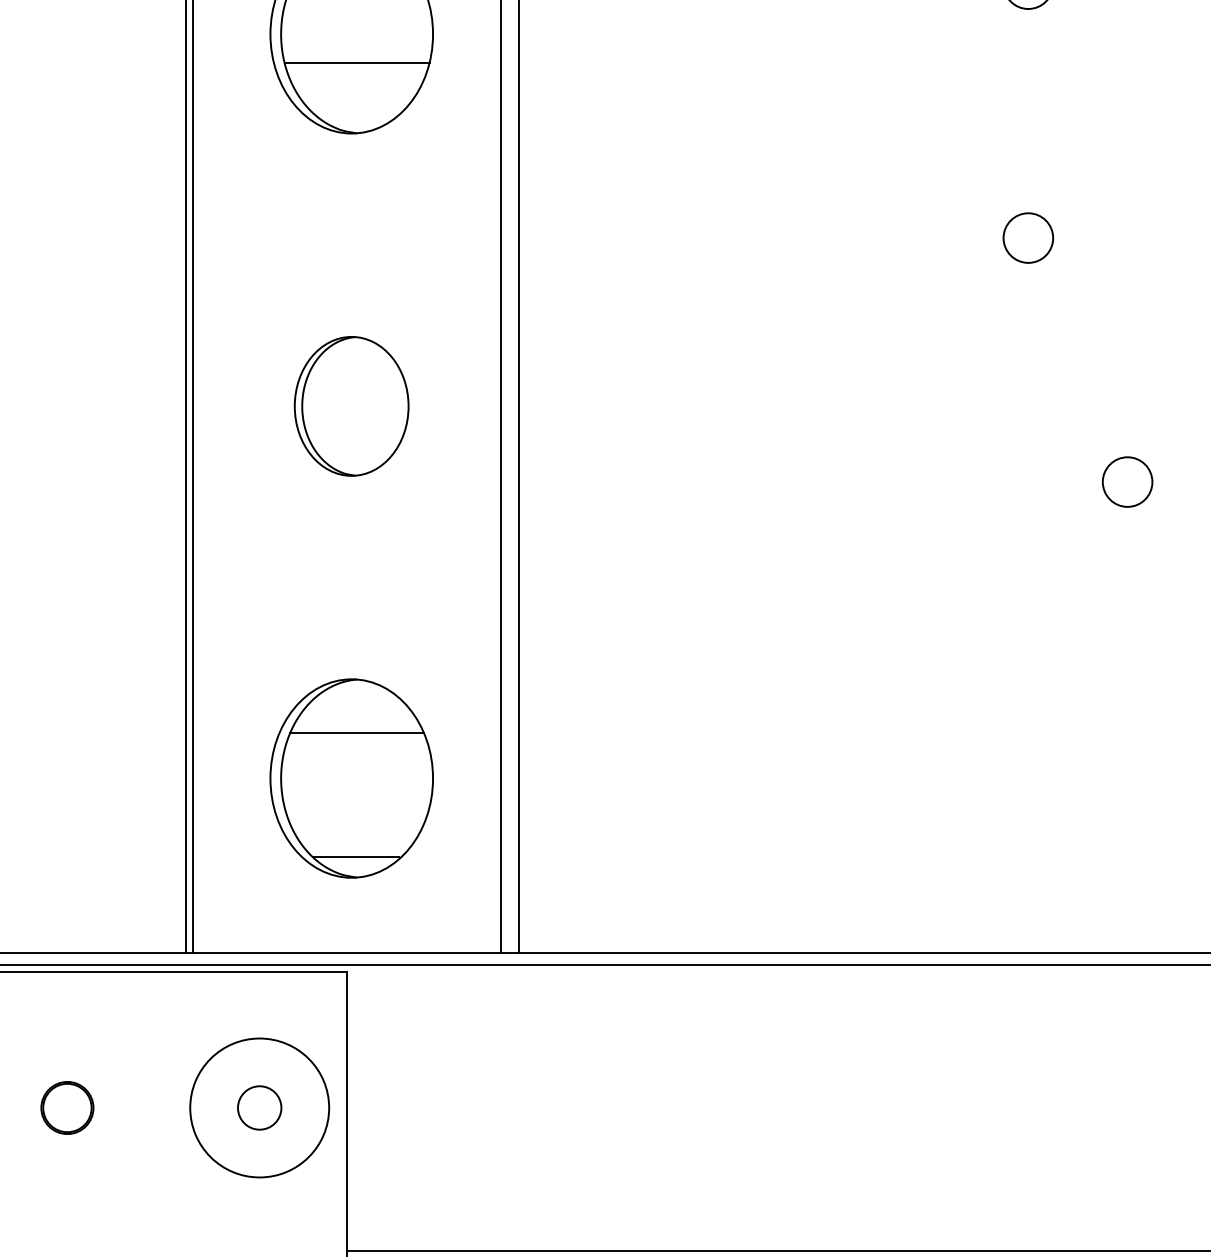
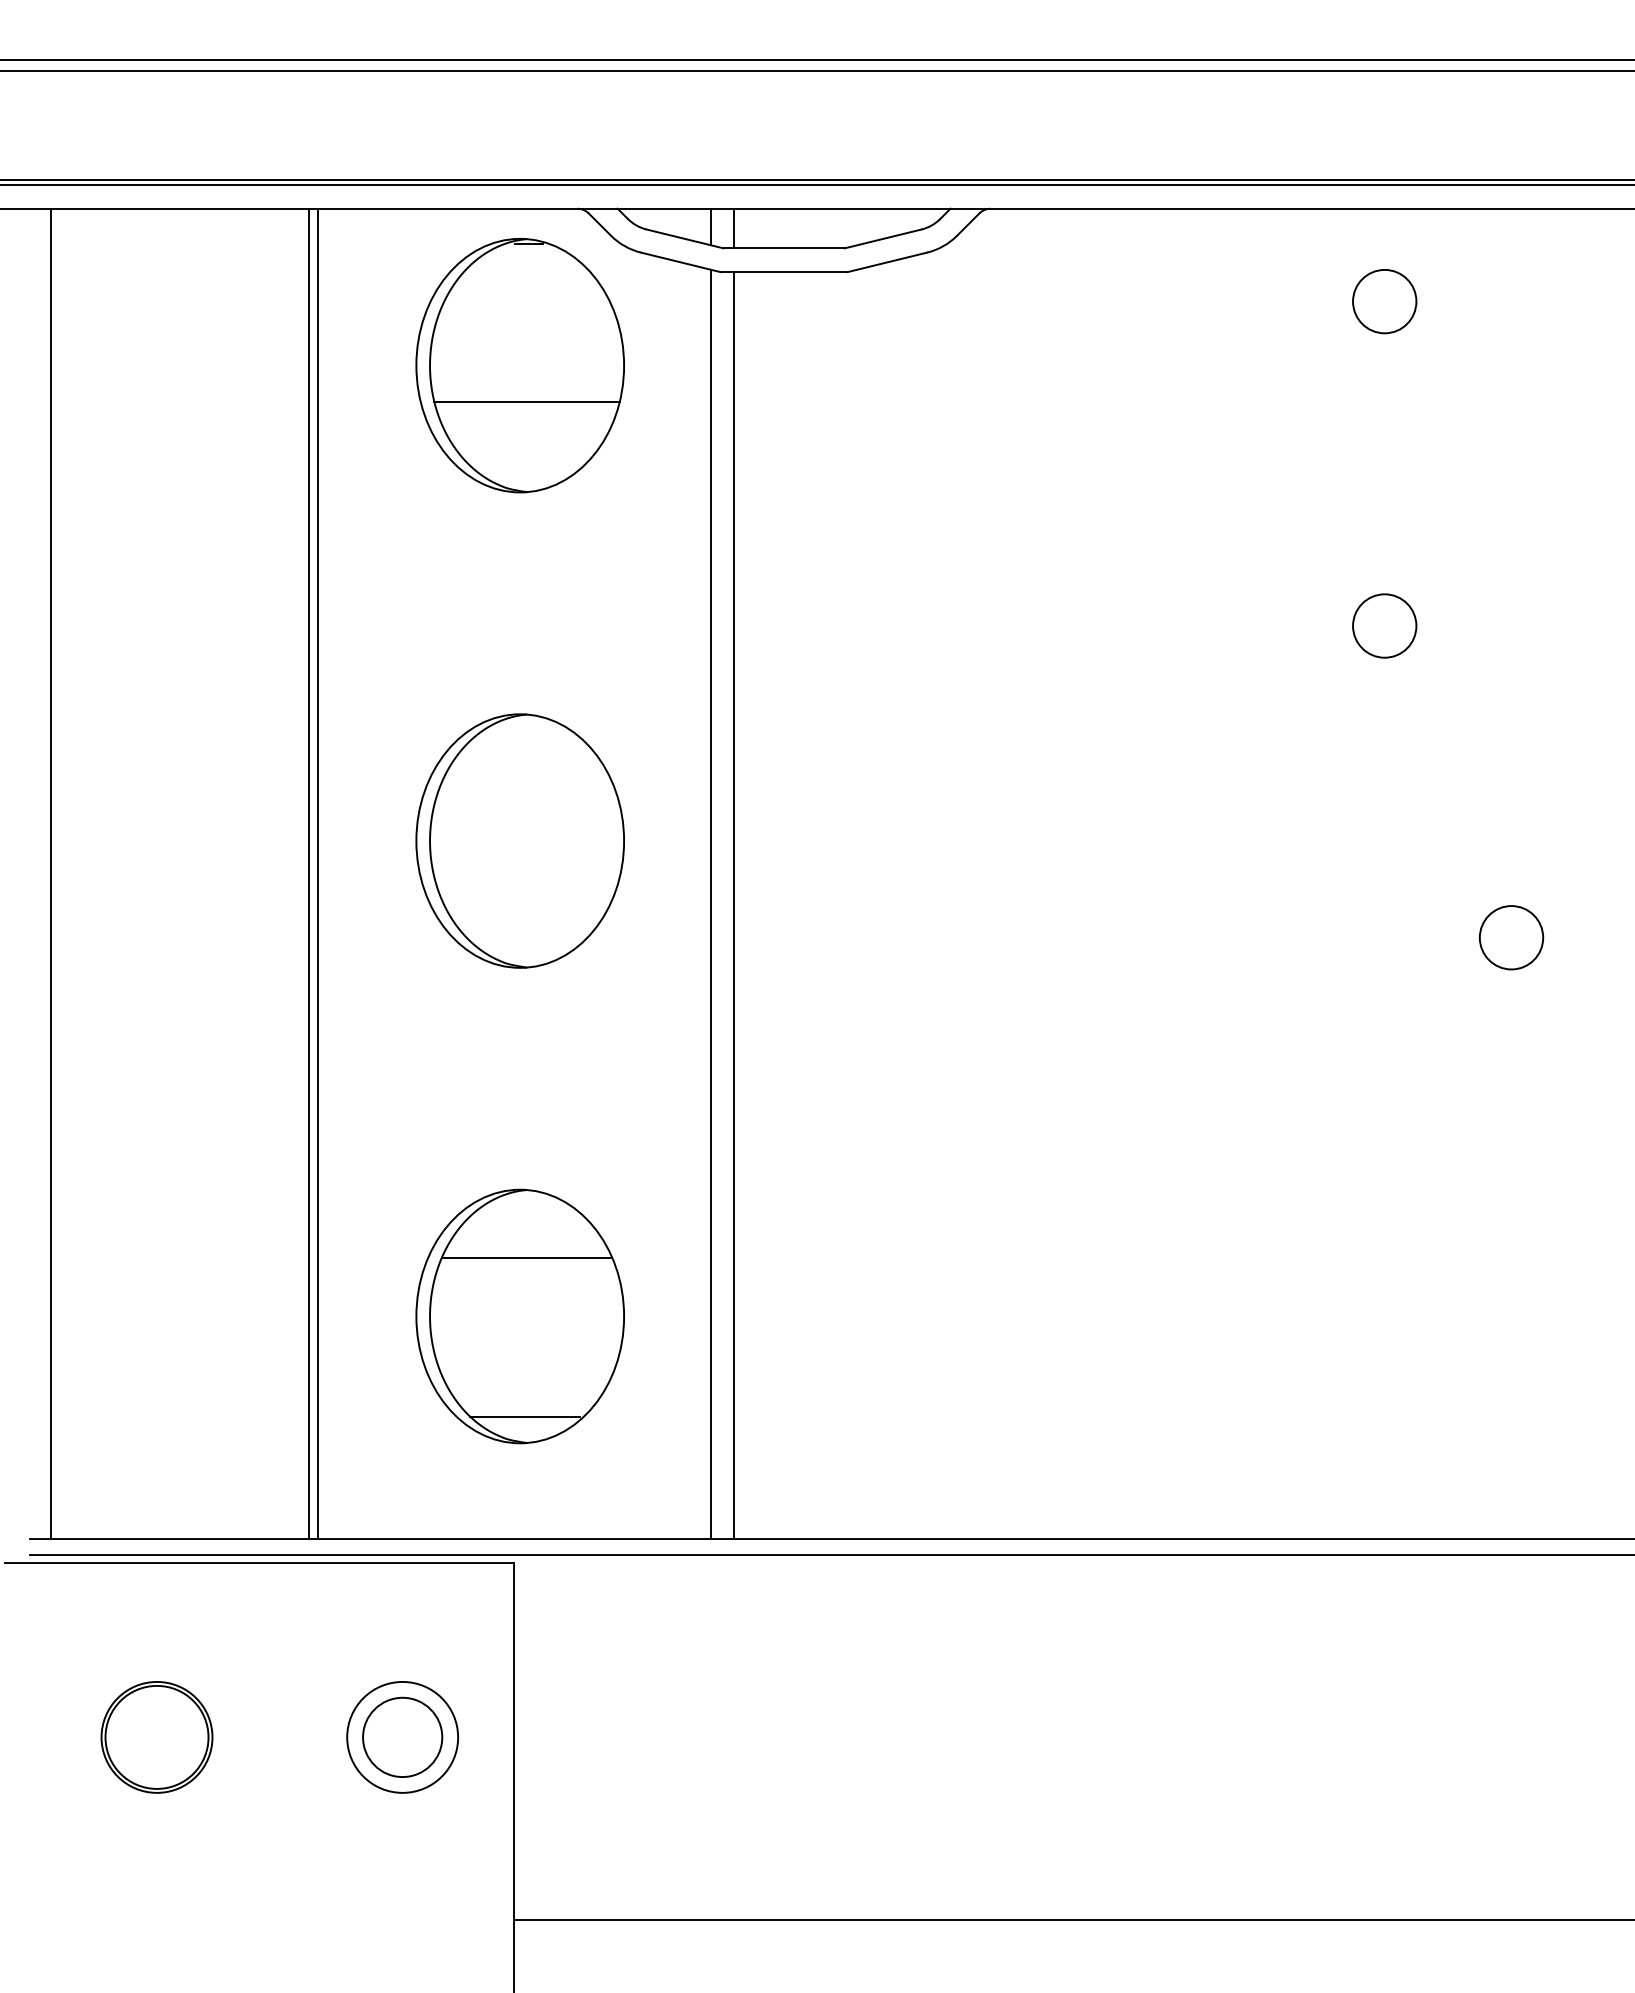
part: (351, 405) -> (519, 840), size x1.43
circle: (259, 1107) -> (402, 1736), size x0.62
part: (67, 1108) -> (156, 1737), size x1.67
circle: (259, 1108) -> (402, 1737), size x1.43

